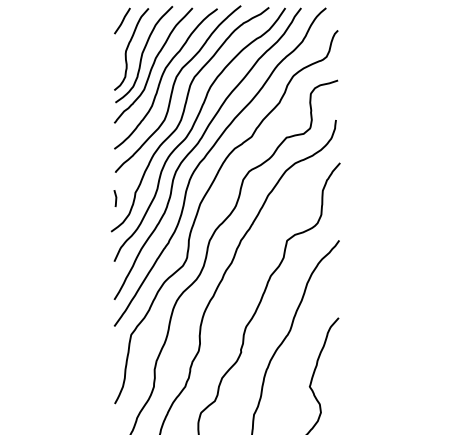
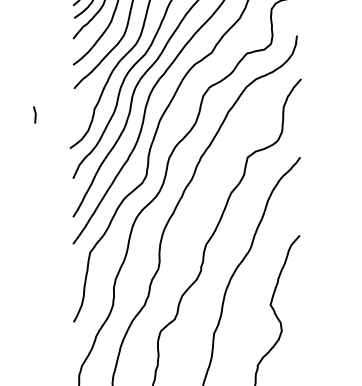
line: (115, 198) -> (34, 114), moved

